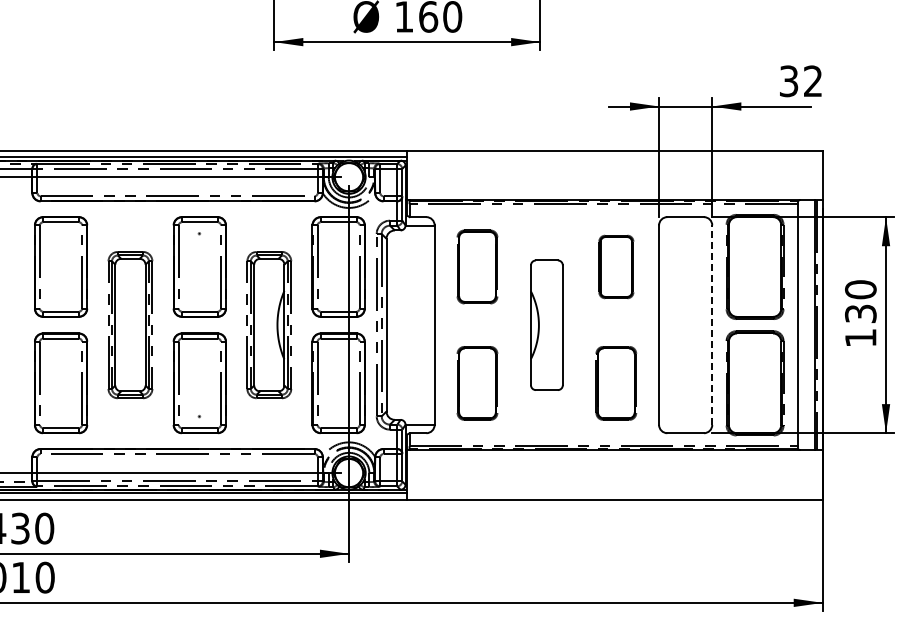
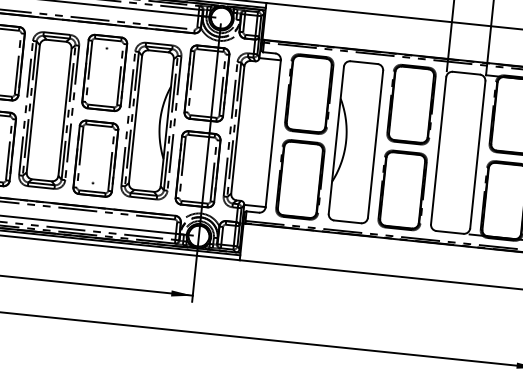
part: (477, 266) -> (309, 93), size x1.43
part: (616, 266) -> (411, 104), size x1.67
part: (130, 324) -> (49, 110), size x1.43
part: (269, 324) -> (151, 120), size x1.43
part: (546, 325) -> (355, 142), size x1.67
line: (712, 325) -> (477, 155), dashed -> solid
part: (477, 383) -> (300, 179), size x1.43
part: (616, 383) -> (402, 190), size x1.43

